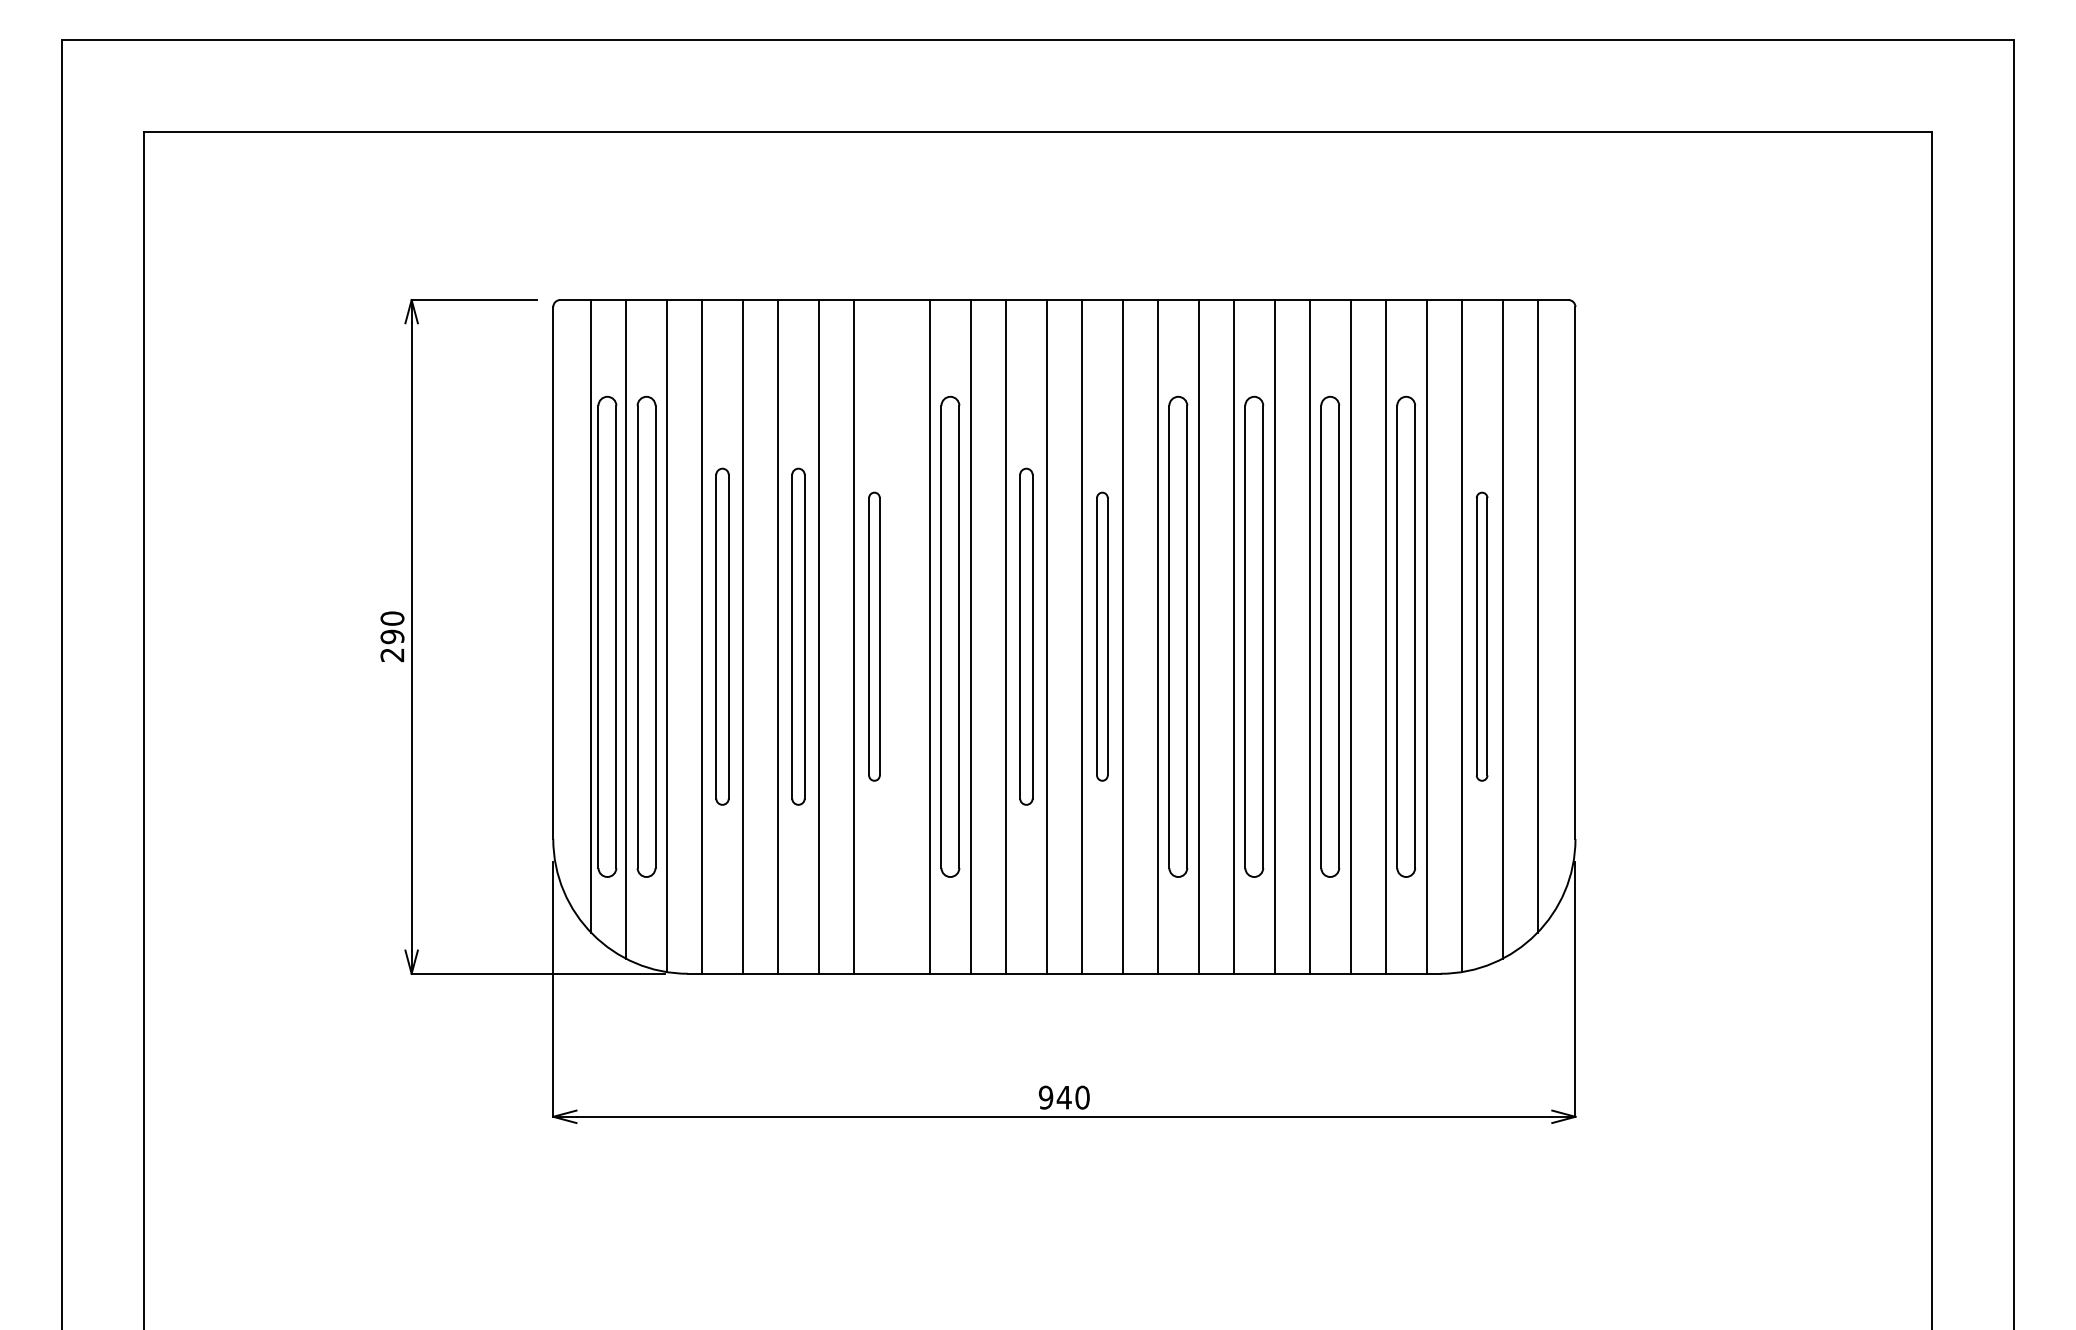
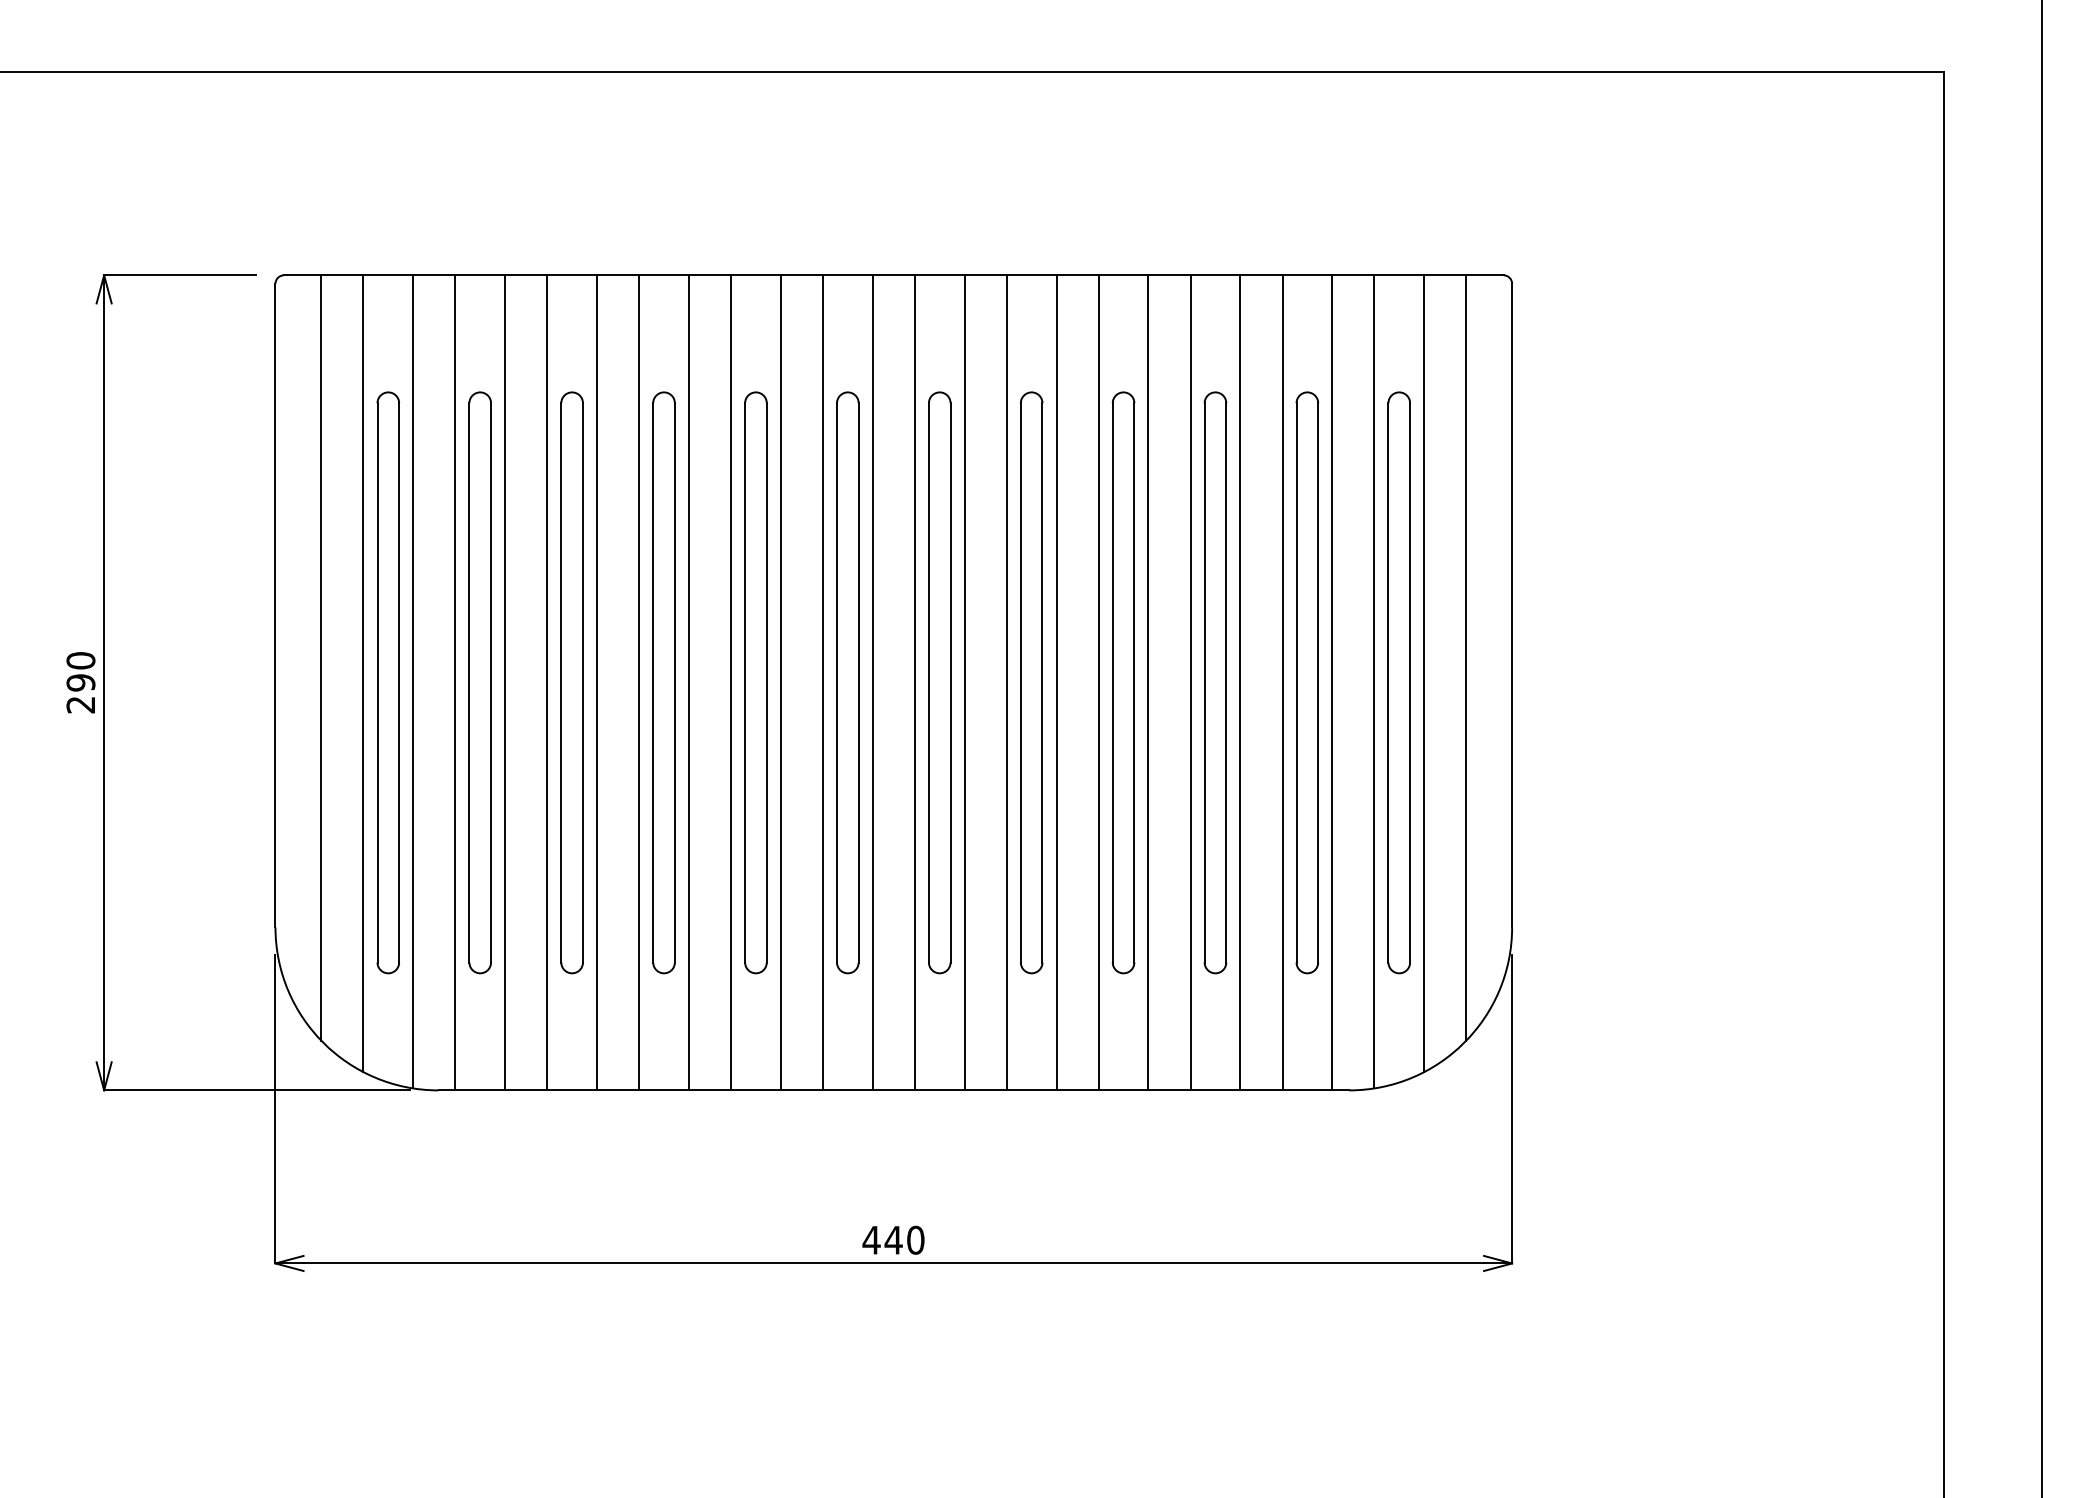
part: (607, 636) -> (341, 682), removed
part: (722, 636) -> (480, 682), size x1.43
part: (798, 636) -> (572, 682), size x1.43
part: (874, 636) -> (664, 682), size x1.67
line: (895, 636) -> (689, 682), added
part: (1026, 636) -> (847, 682), size x1.43
part: (1102, 636) -> (939, 682), size x1.67
part: (1481, 636) -> (1398, 682), size x1.67
text: (1045, 1097) -> (870, 1240), 940 -> 440

